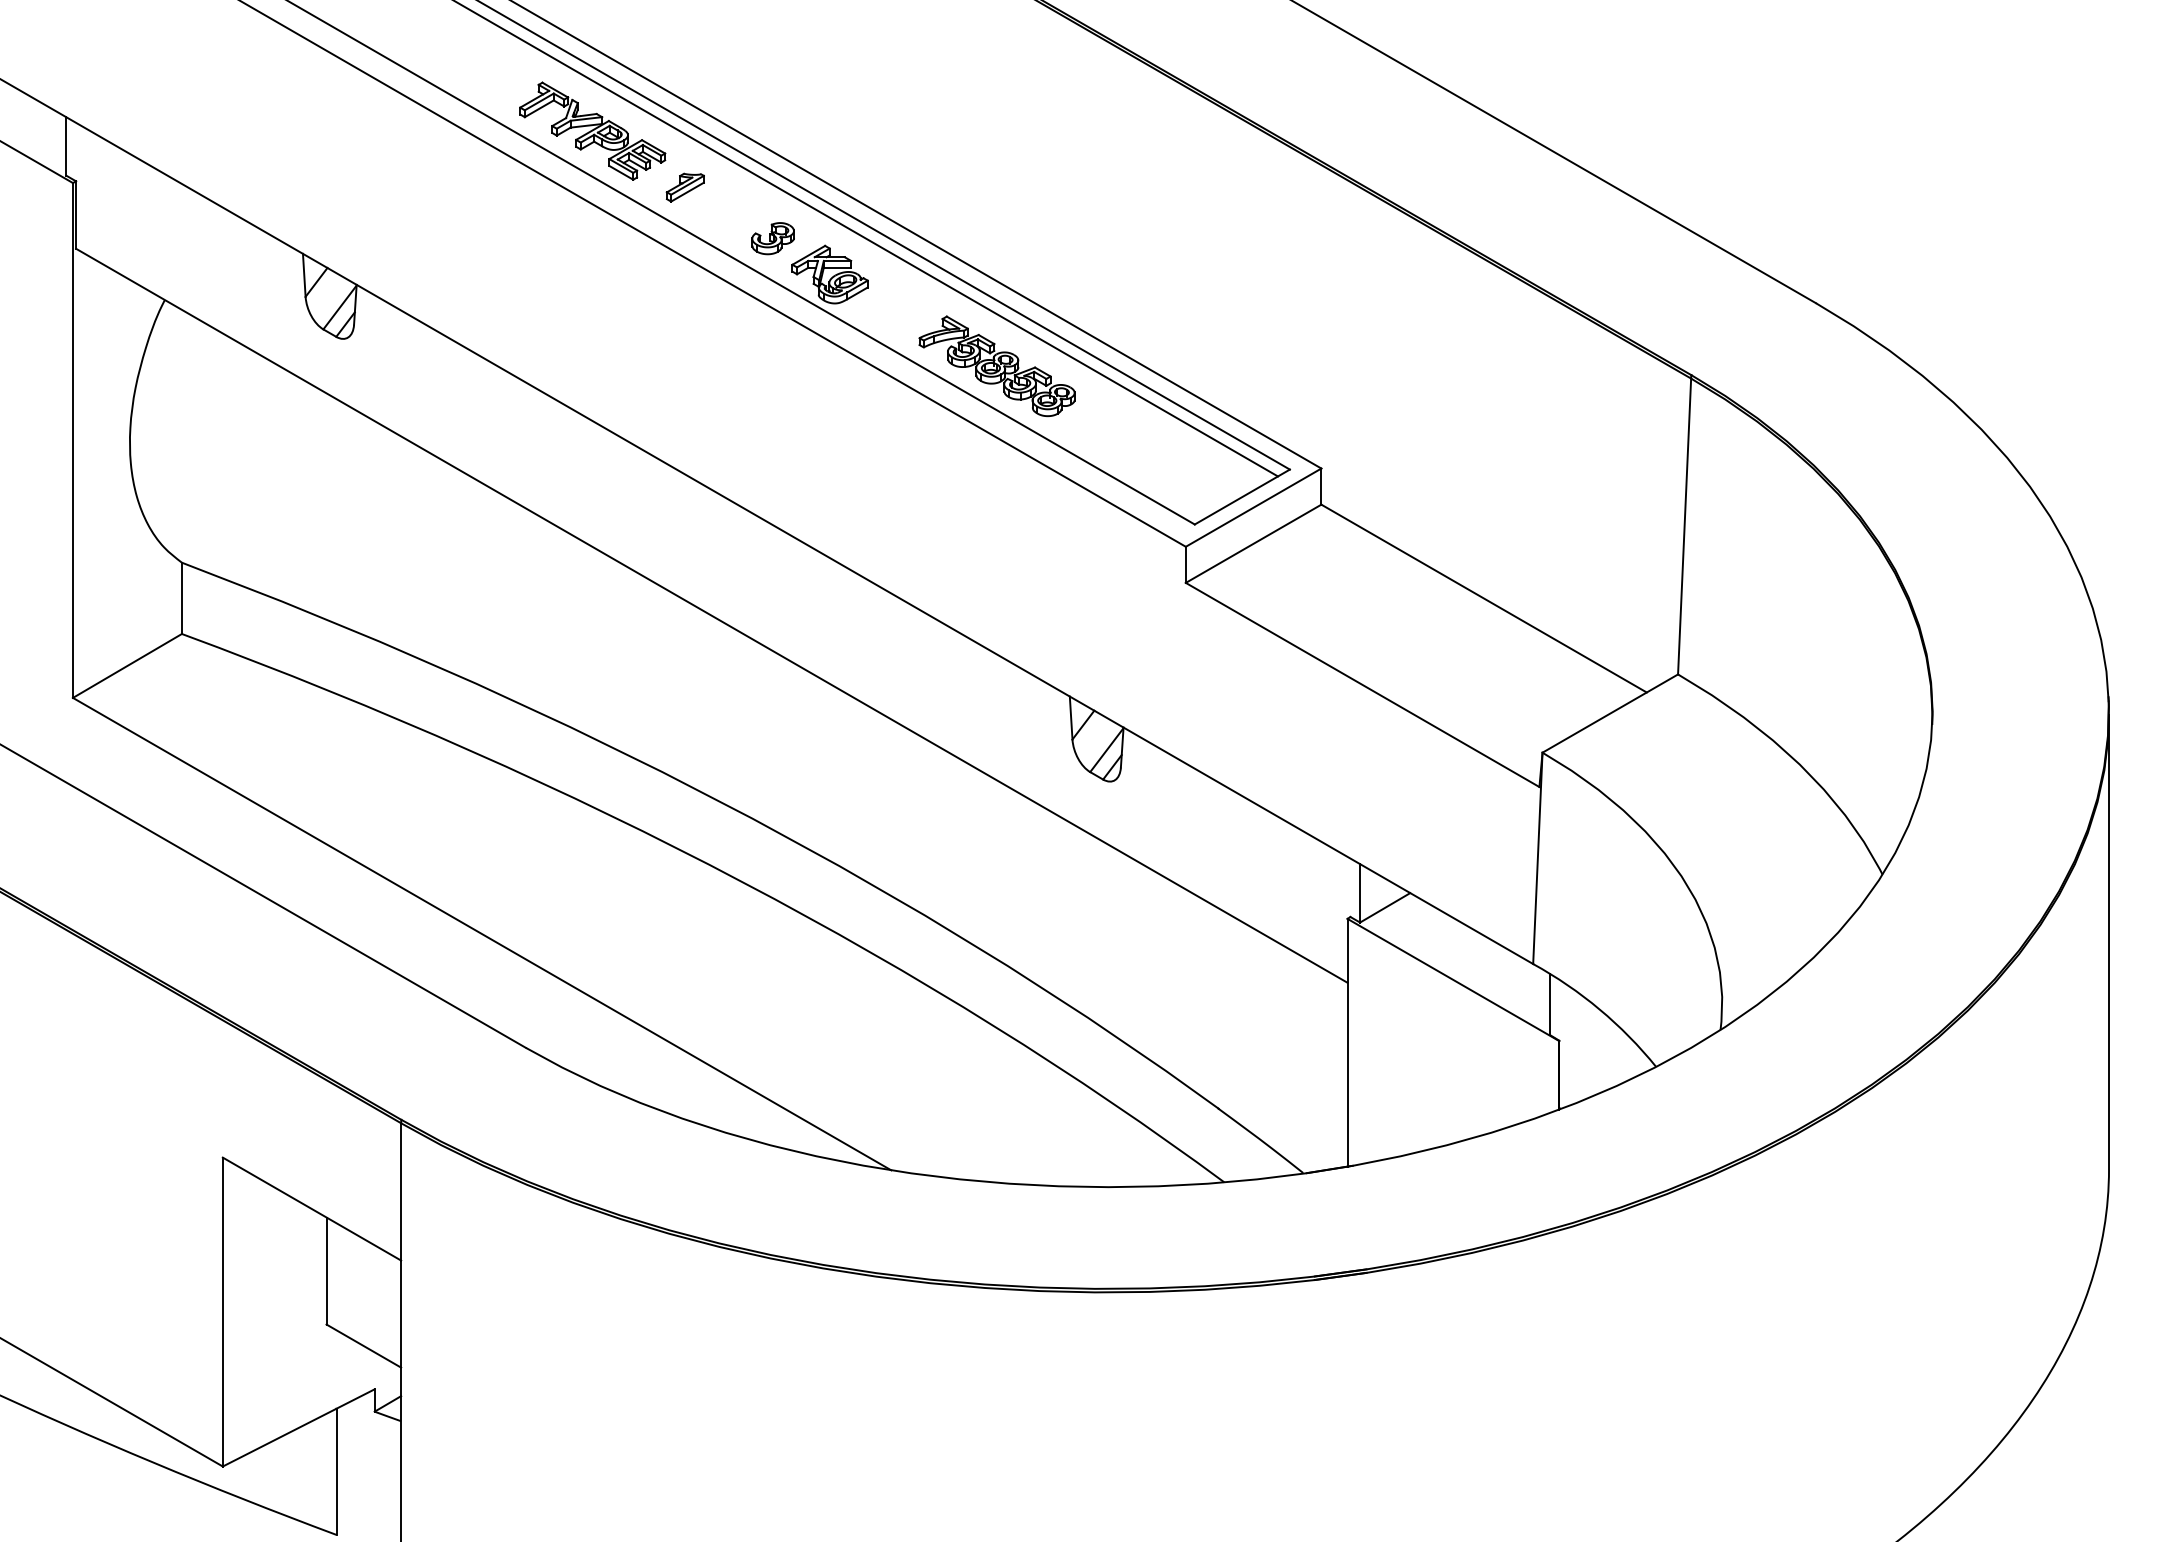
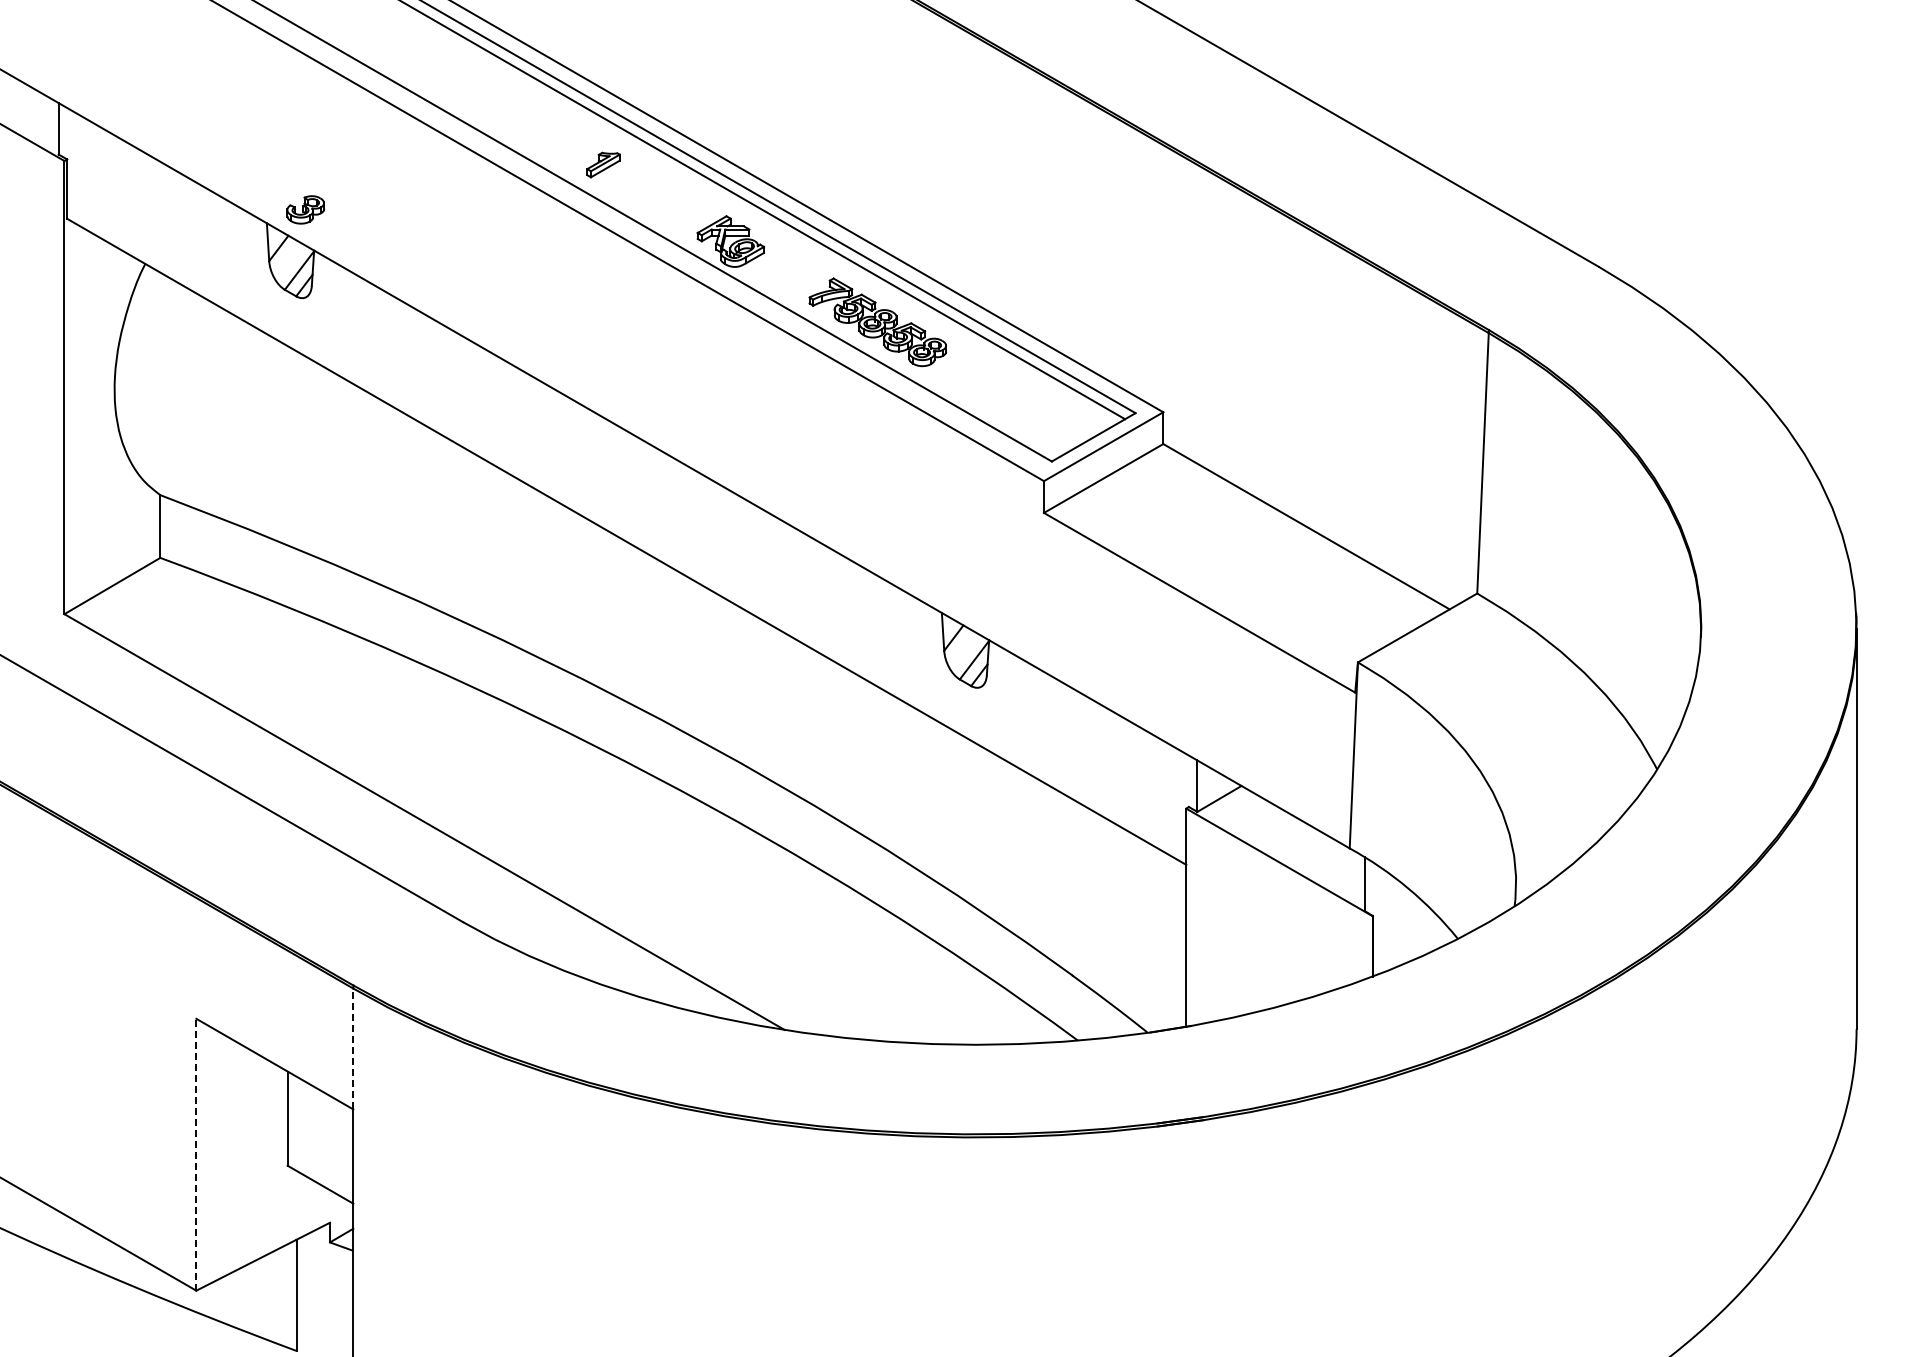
part: (592, 131) -> (521, 115), removed
part: (772, 238) -> (305, 209), moved
line: (401, 1191) -> (353, 1048), solid -> dashed
line: (222, 1311) -> (196, 1154), solid -> dashed

